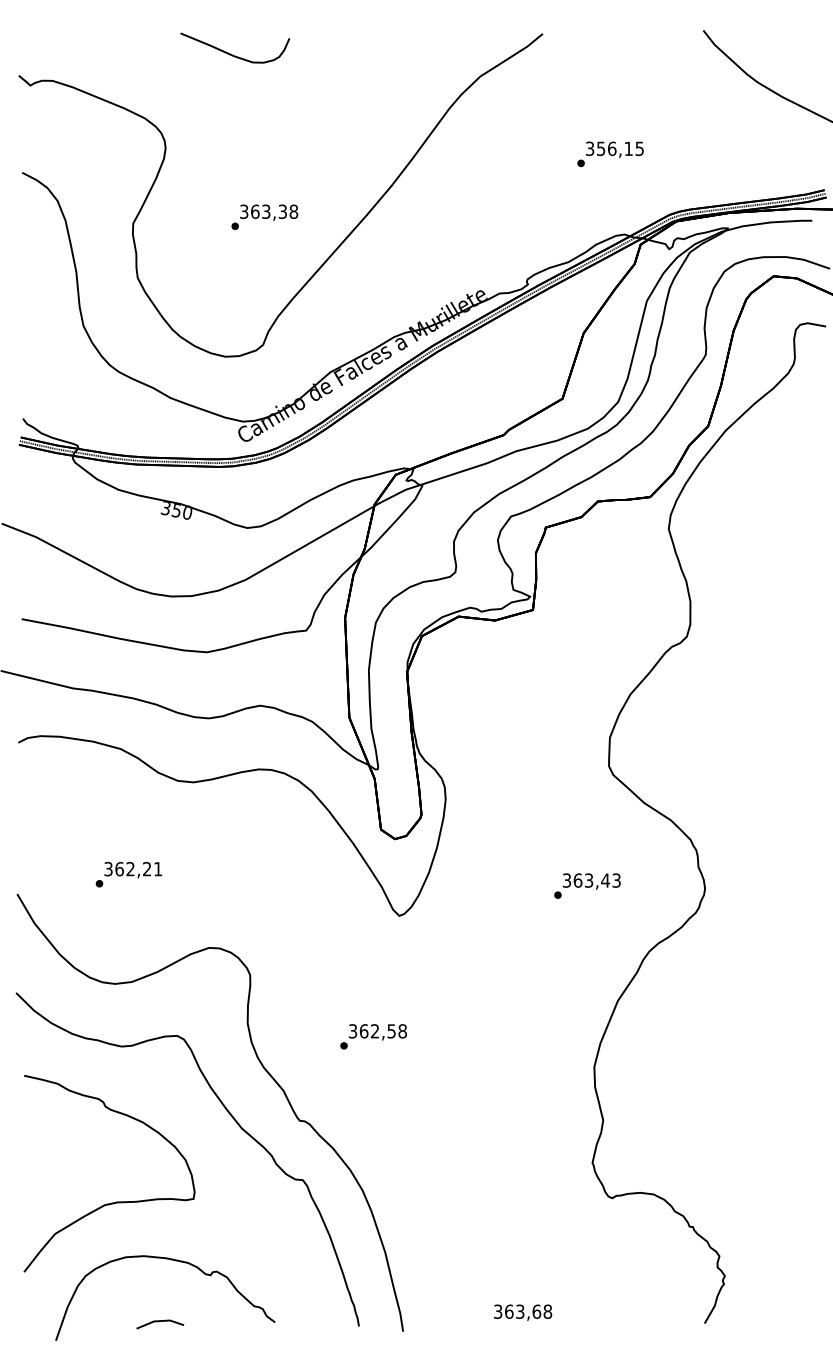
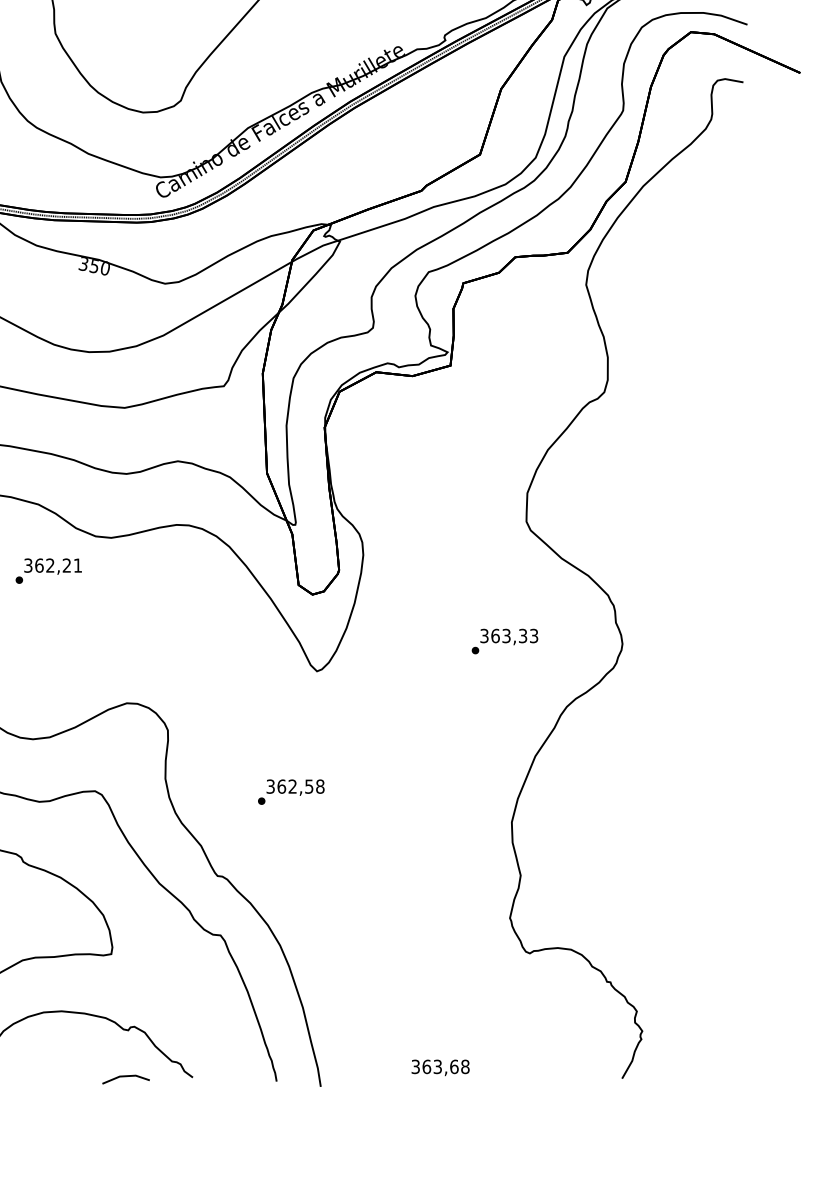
text: (128, 874) -> (48, 570), moved
text: (605, 880) -> (522, 635), 363,43 -> 363,33
line: (158, 1322) -> (124, 1077), moved

